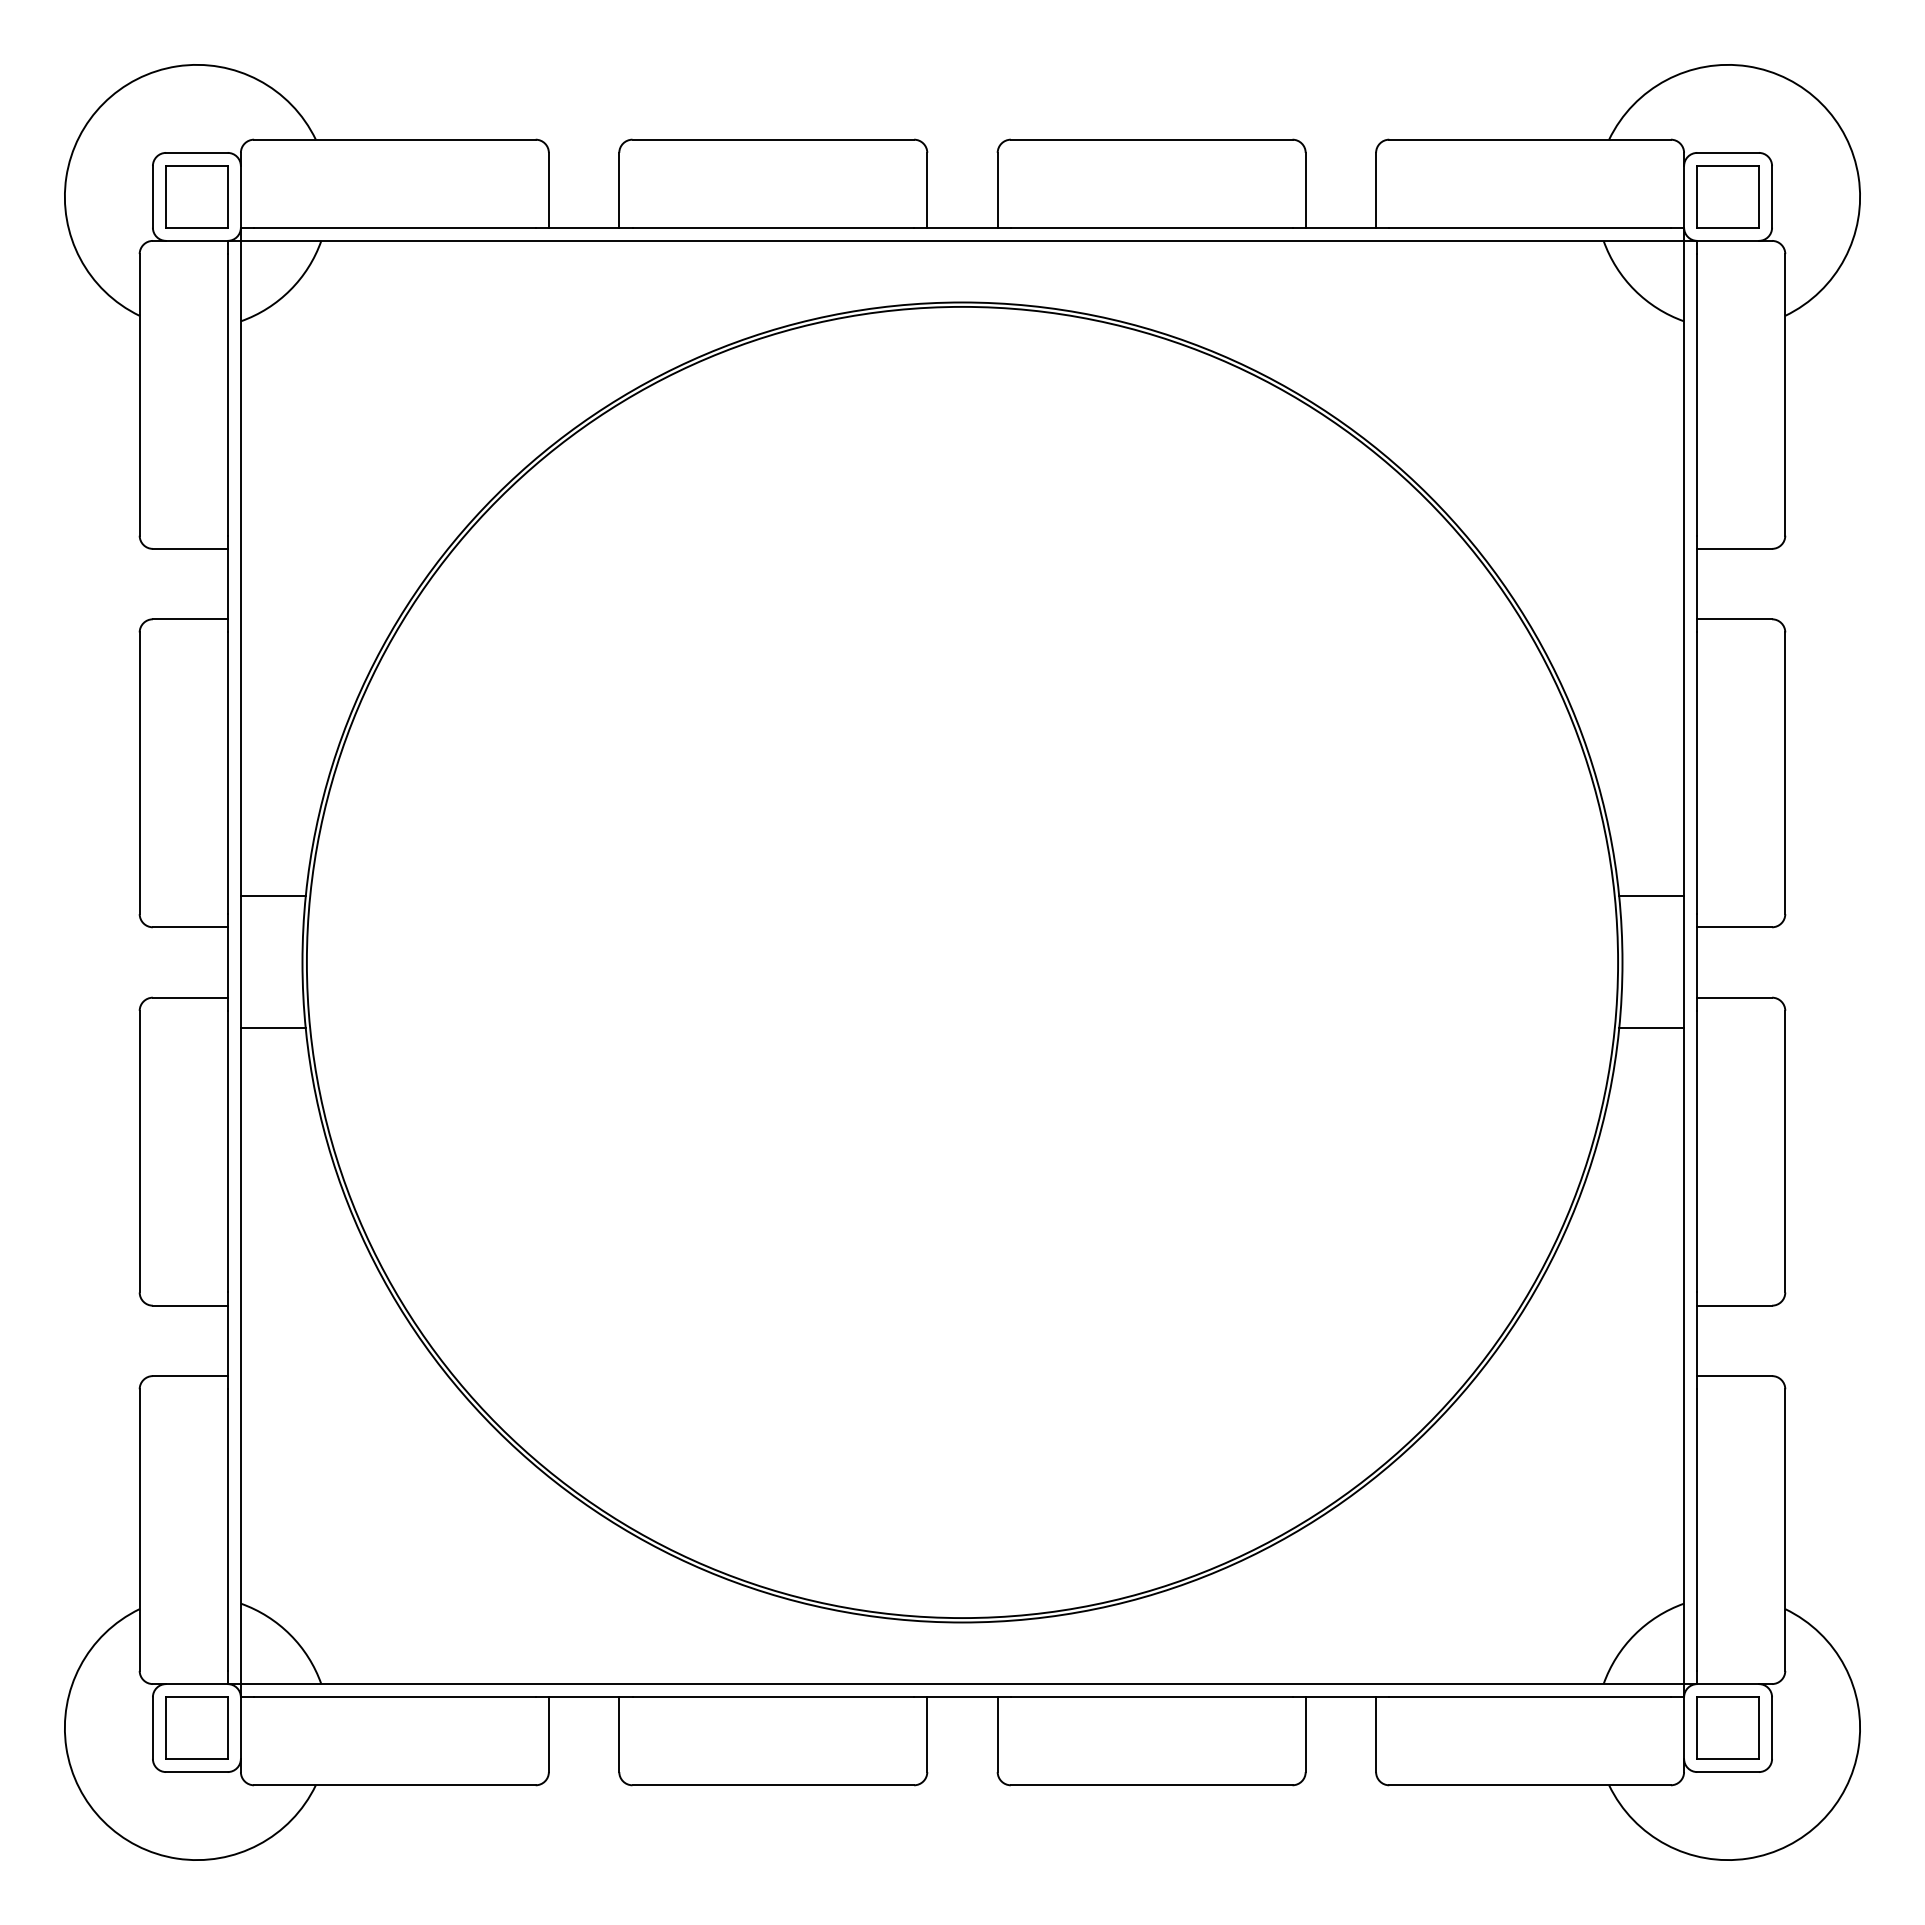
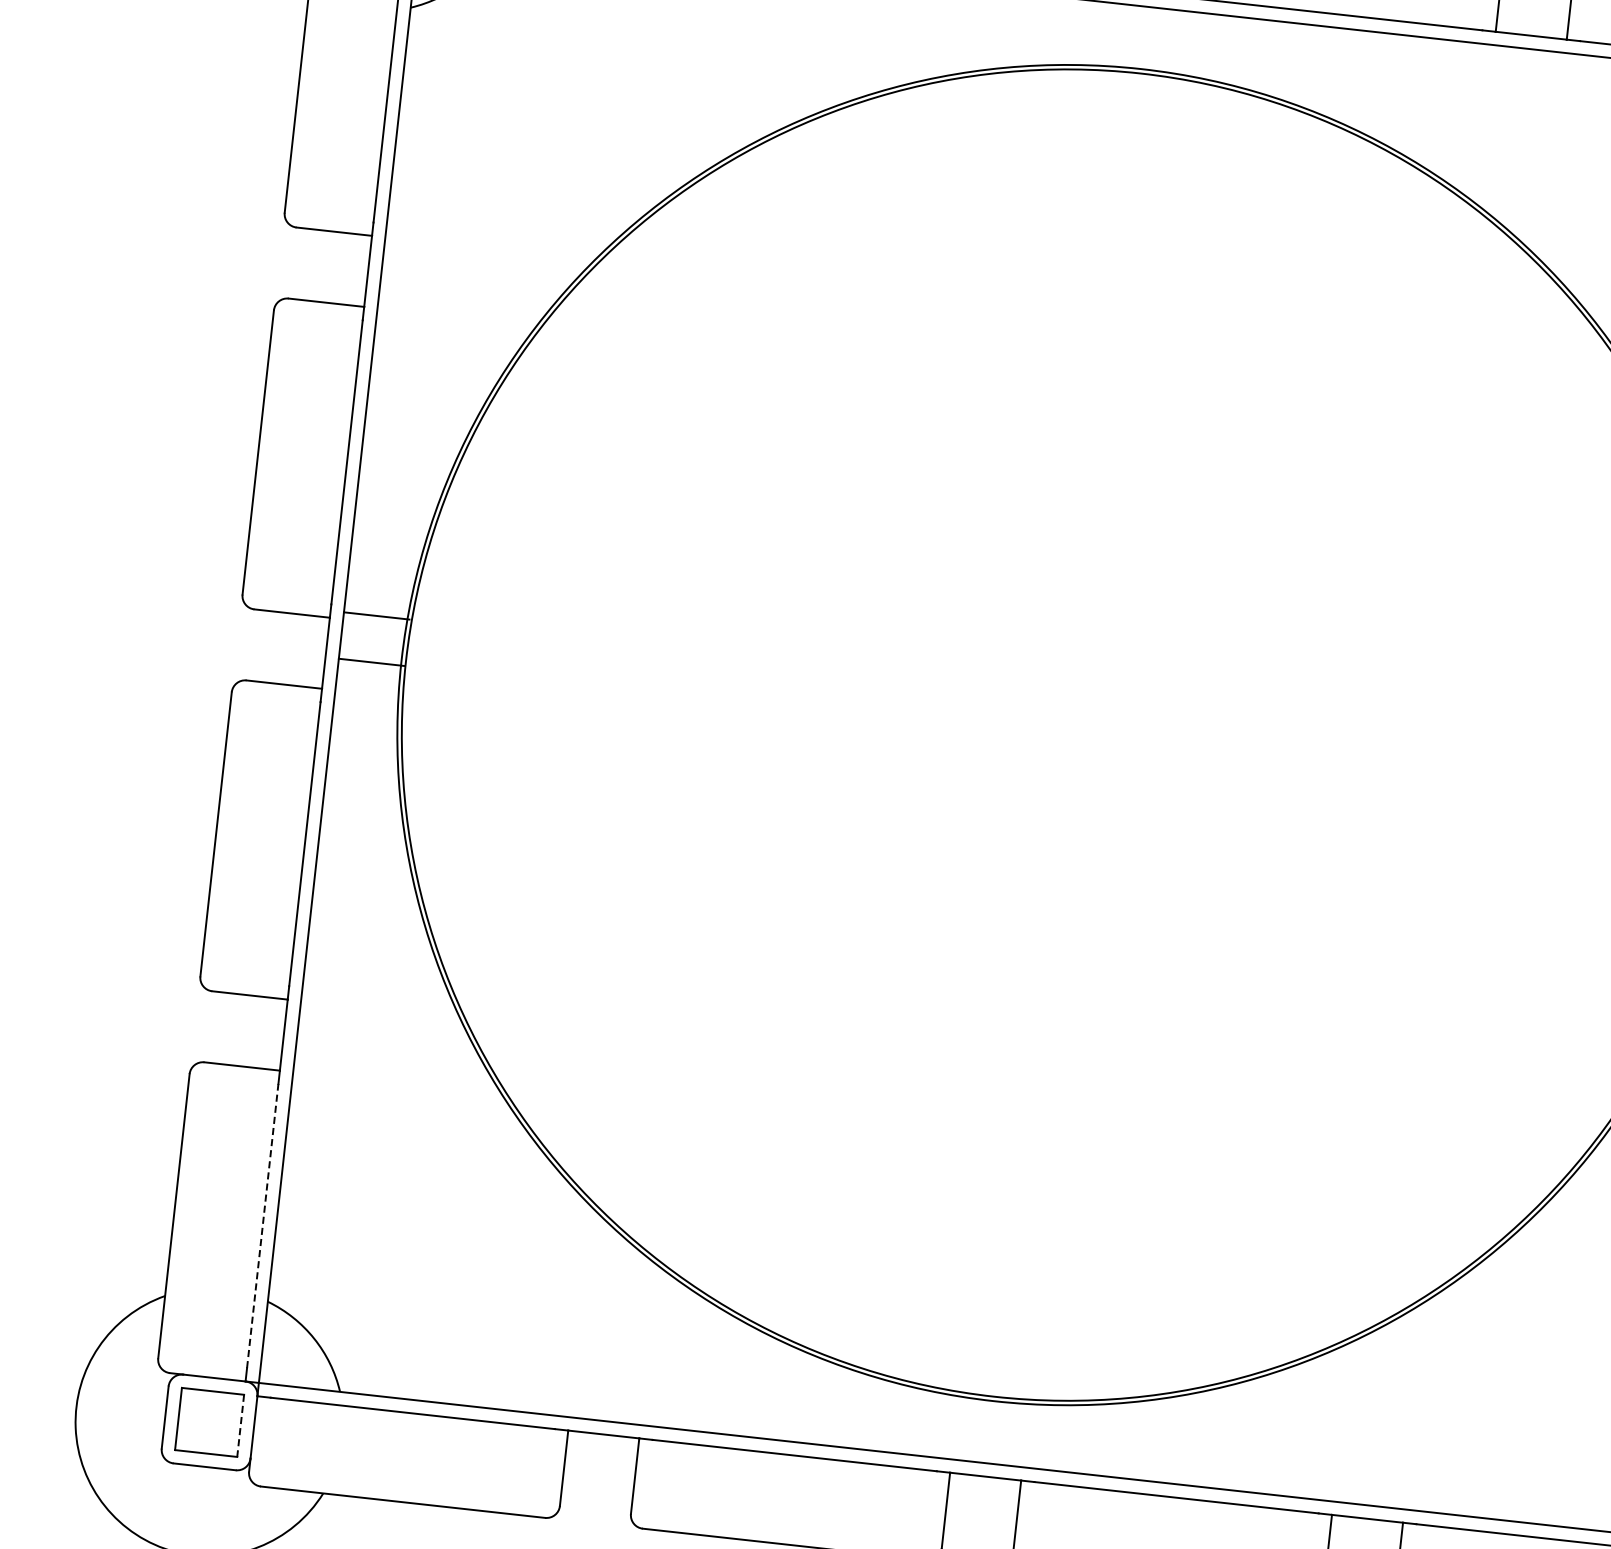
line: (272, 896) -> (370, 662), moved
line: (272, 1028) -> (375, 615), moved
line: (227, 1530) -> (262, 1226), solid -> dashed
line: (227, 1728) -> (240, 1426), solid -> dashed

